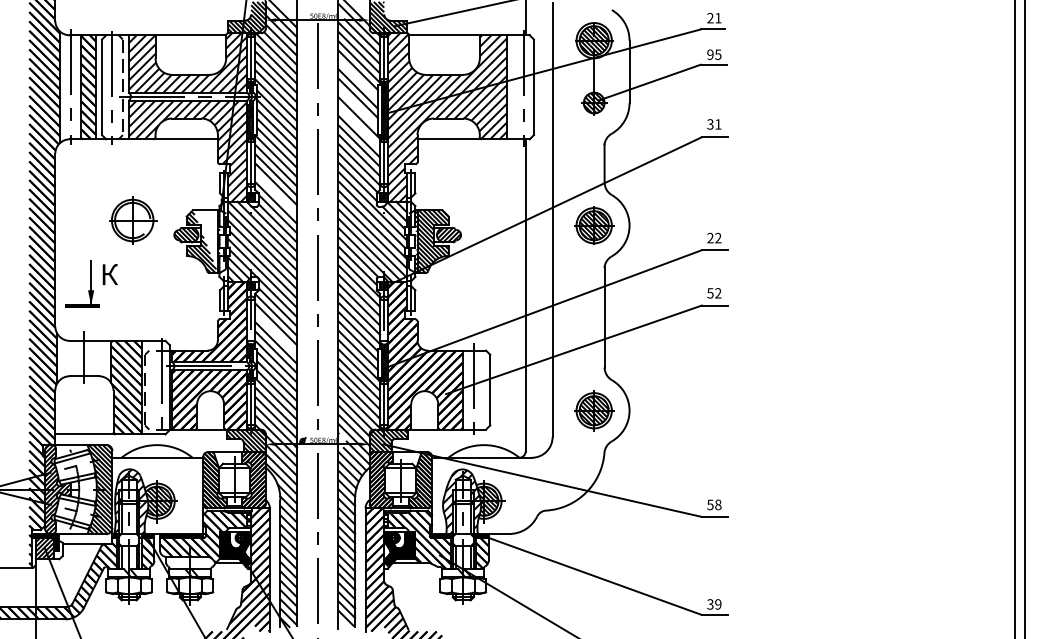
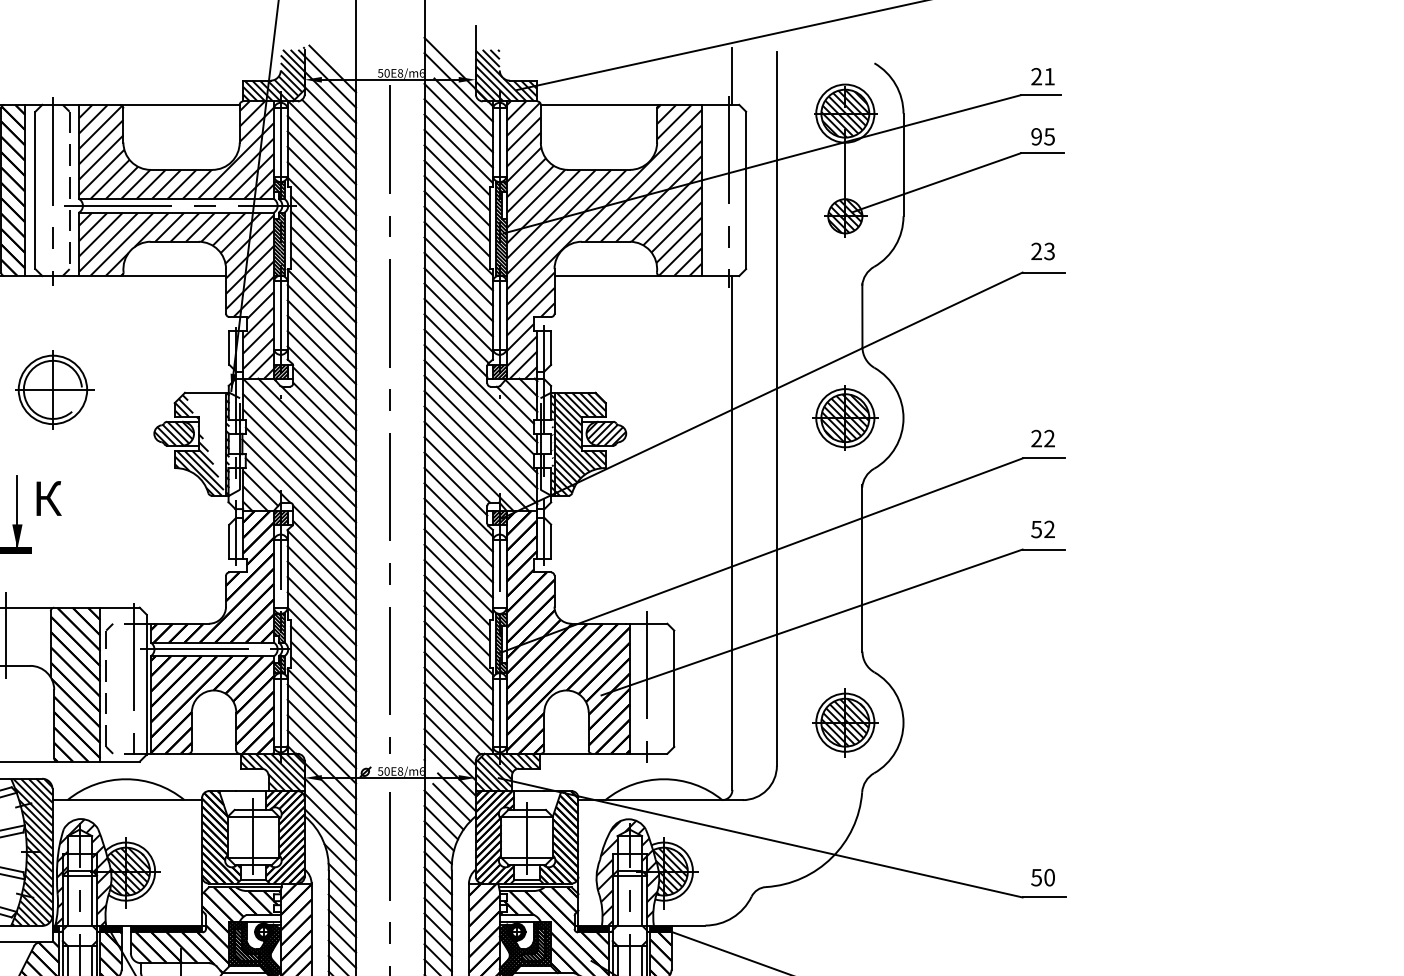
line: (357, 79) -> (455, 177), added
line: (357, 107) -> (455, 223), added
text: (714, 124) -> (1043, 251), 31 -> 23
line: (359, 127) -> (459, 256), added
line: (275, 193) -> (320, 365), added
part: (133, 220) -> (54, 389), moved
line: (275, 333) -> (320, 595), added
text: (718, 504) -> (1049, 876), 58 -> 50

